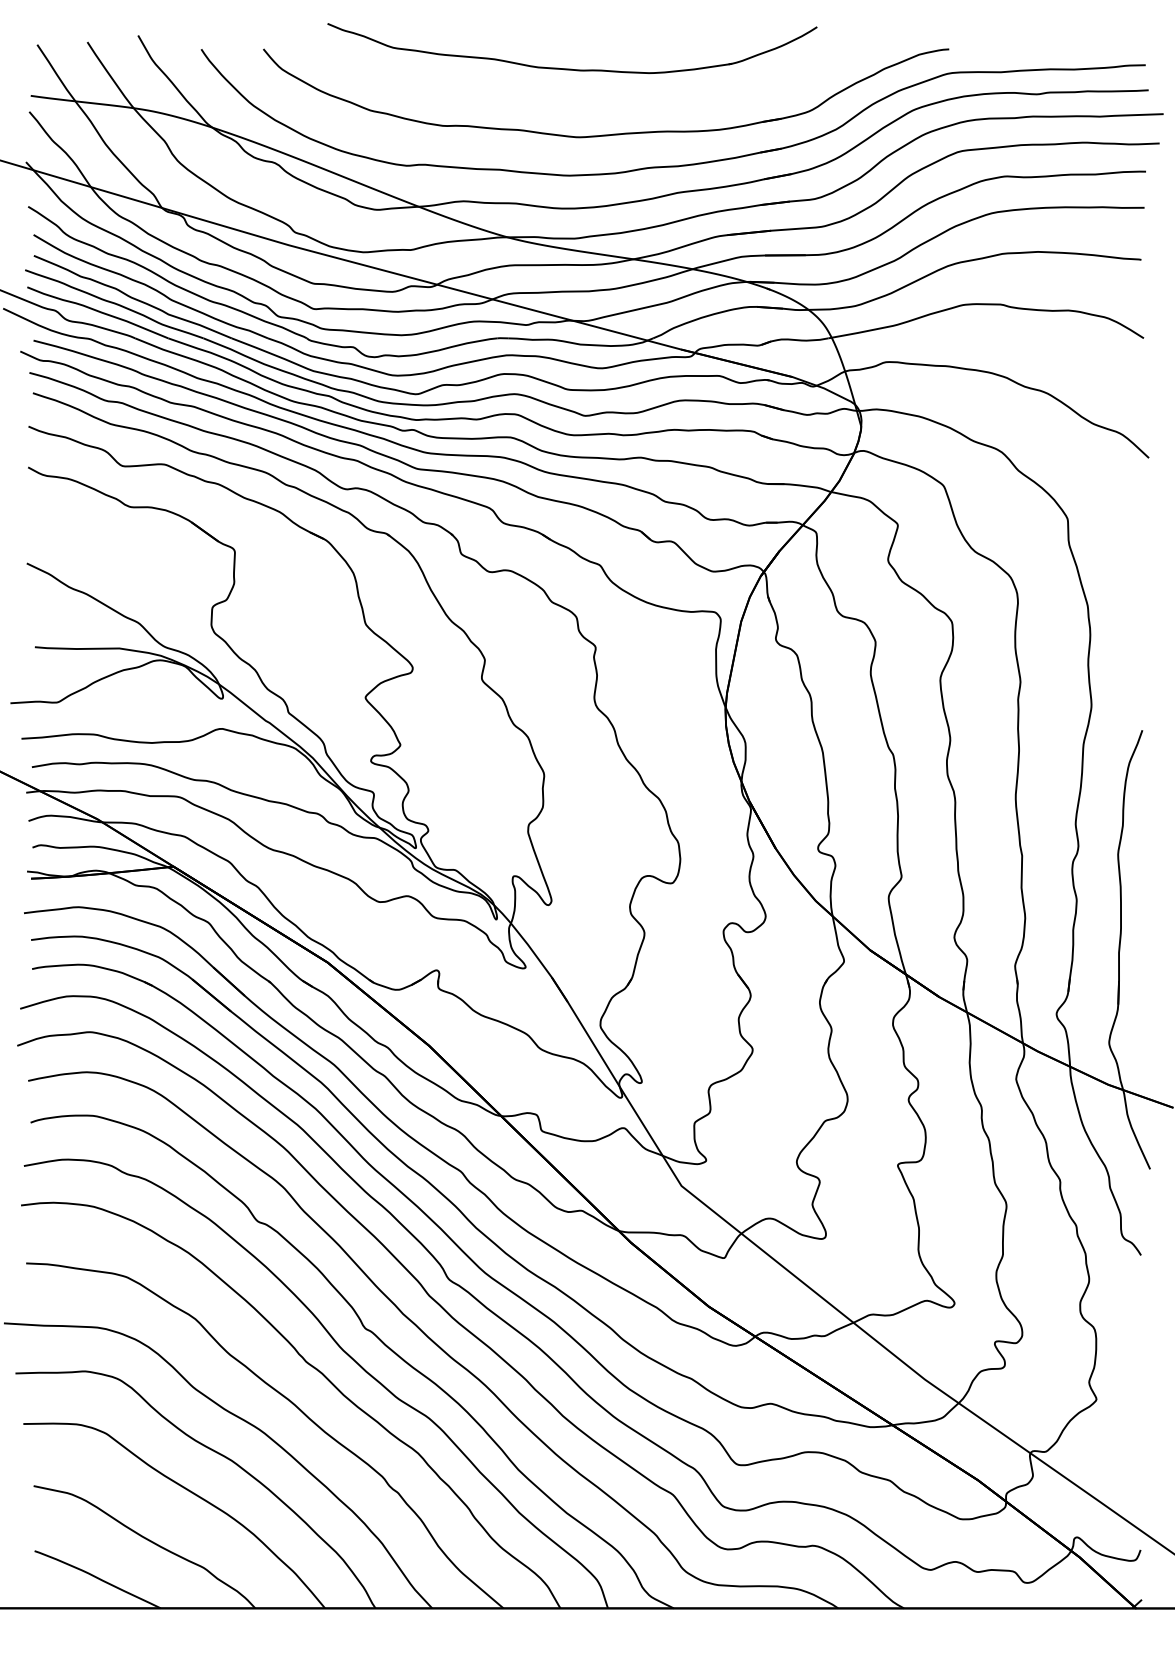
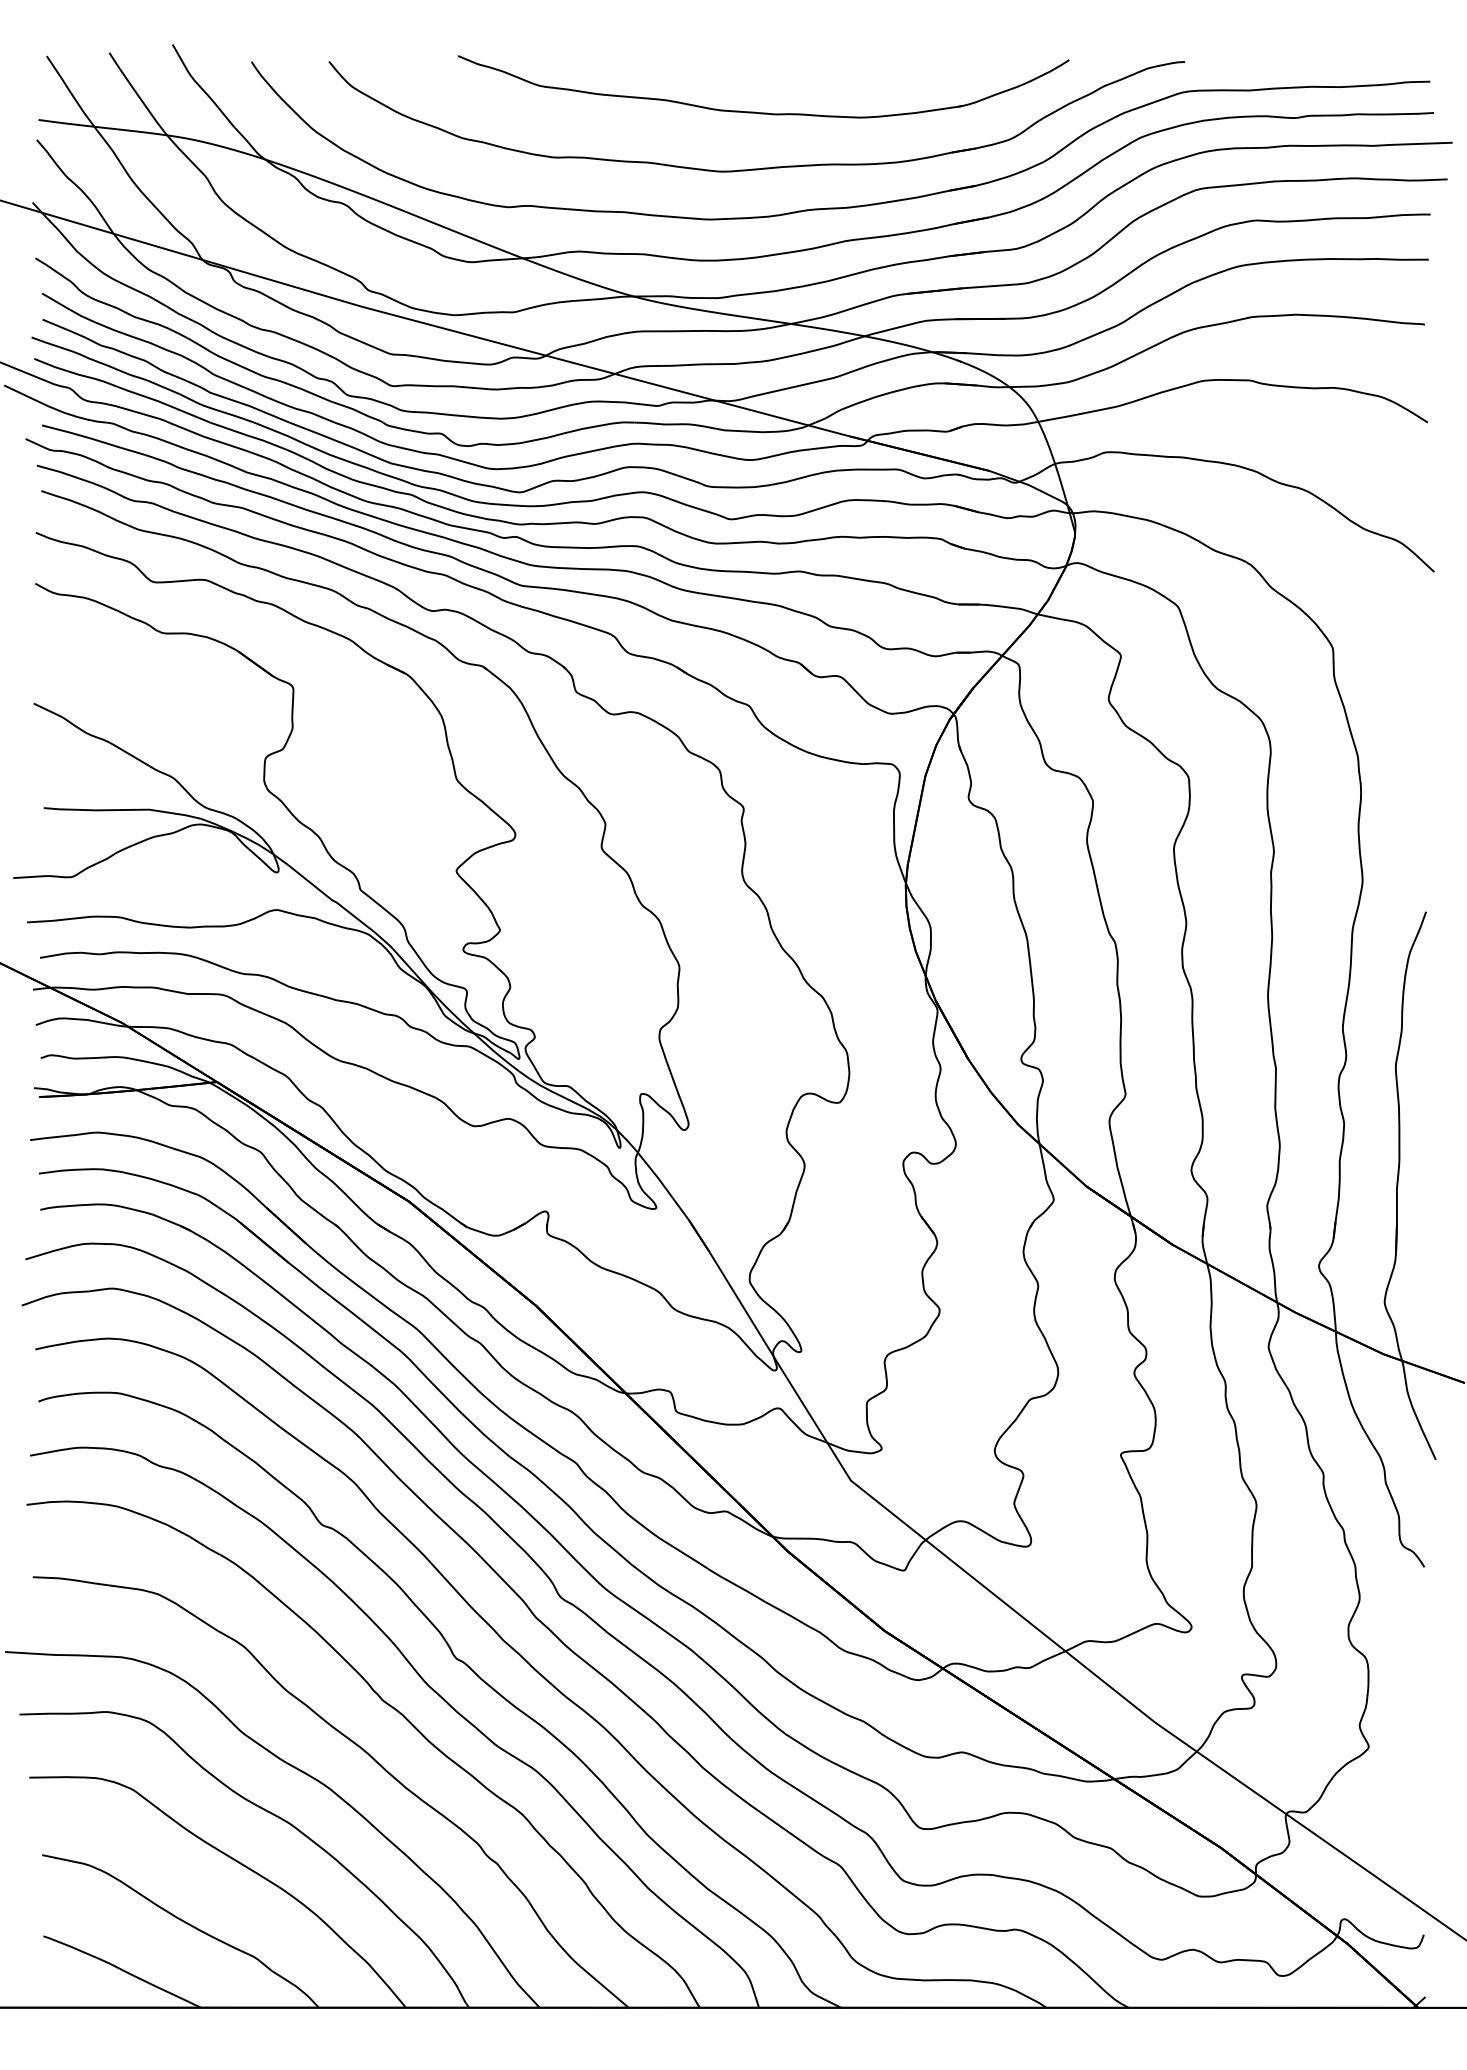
part: (572, 69) -> (763, 112), moved

